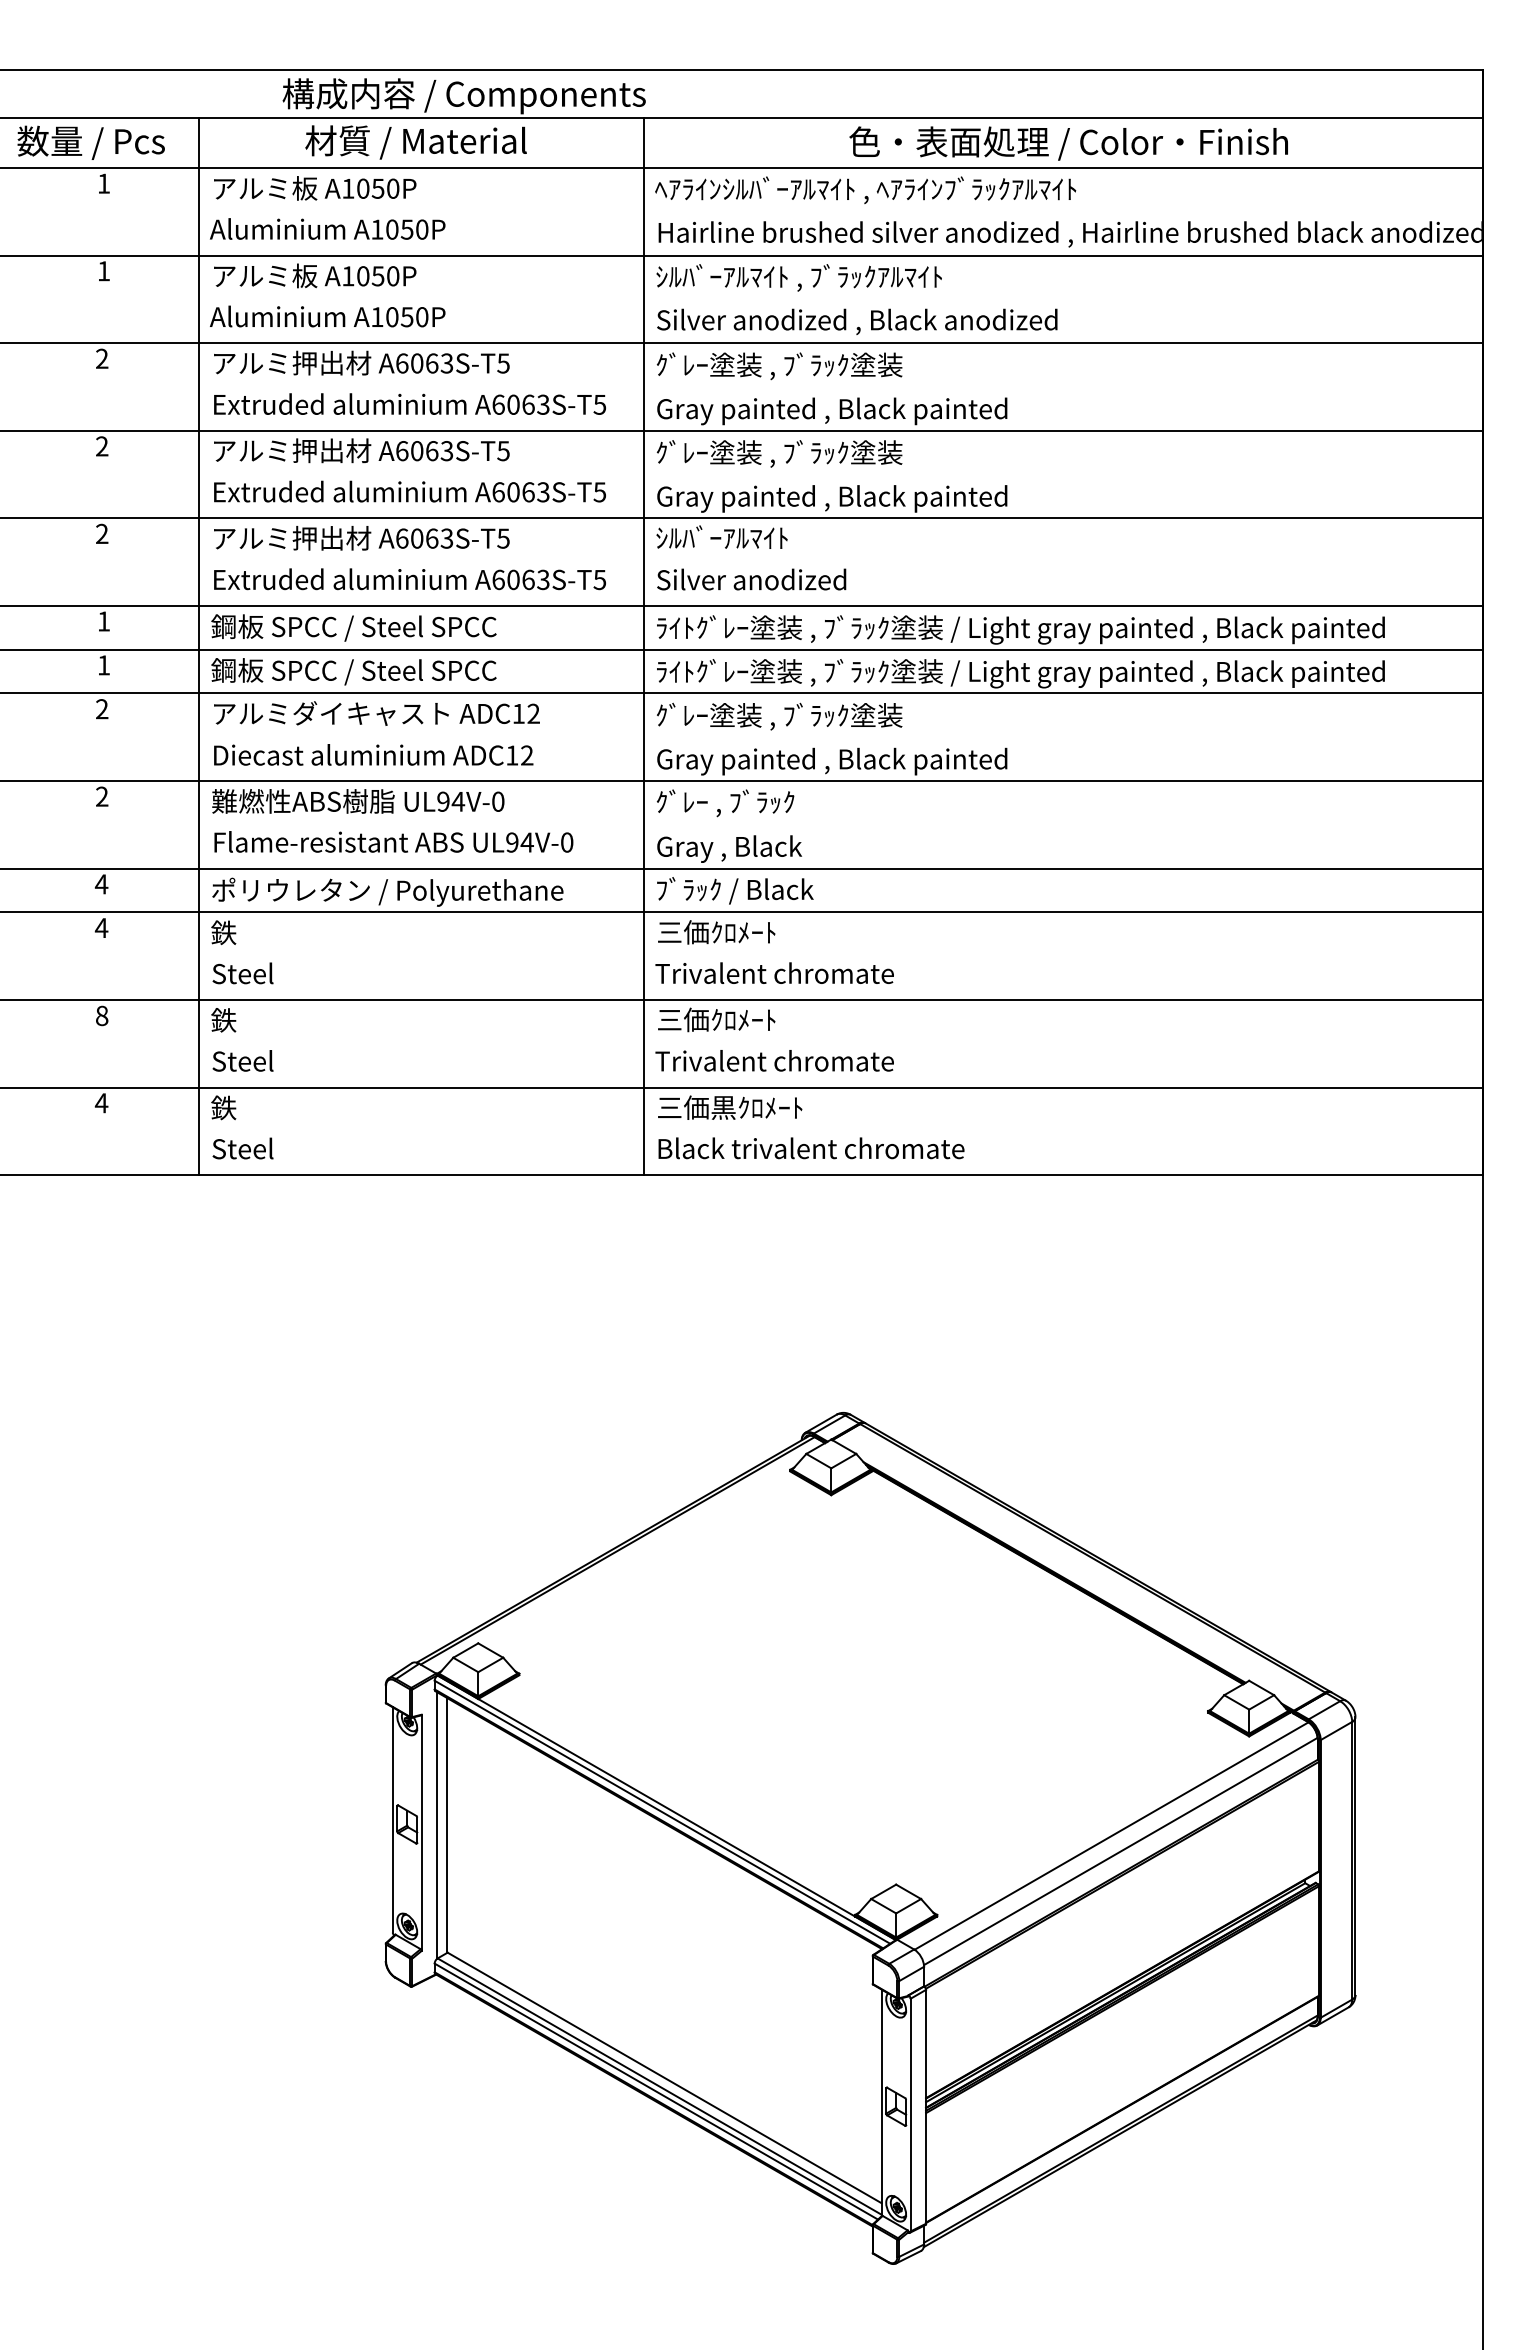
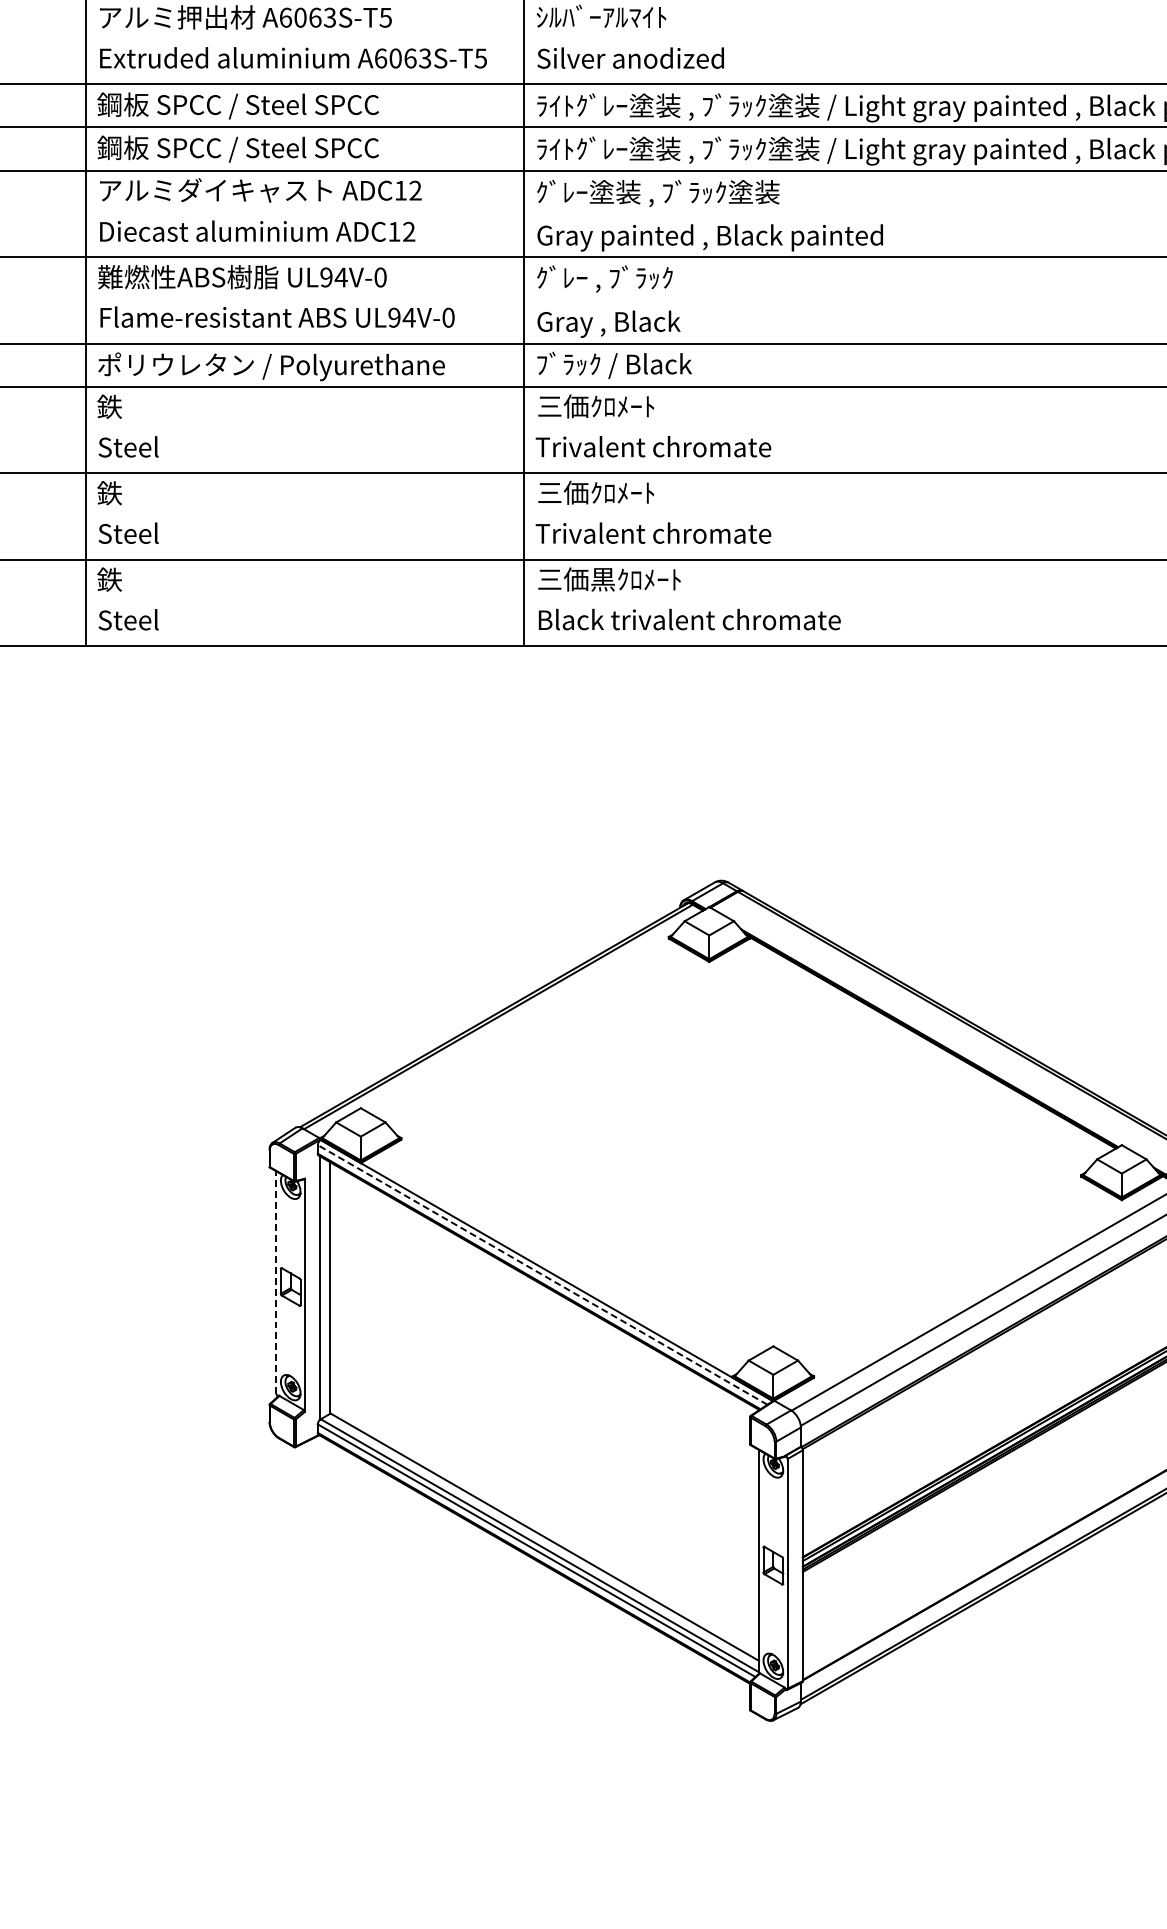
line: (662, 1812) -> (542, 1275), solid -> dashed
line: (392, 1819) -> (276, 1282), solid -> dashed

